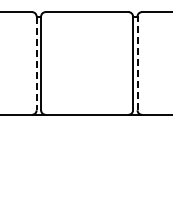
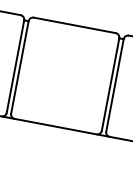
line: (36, 63) -> (15, 66), dashed -> solid
line: (137, 63) -> (114, 85), dashed -> solid

